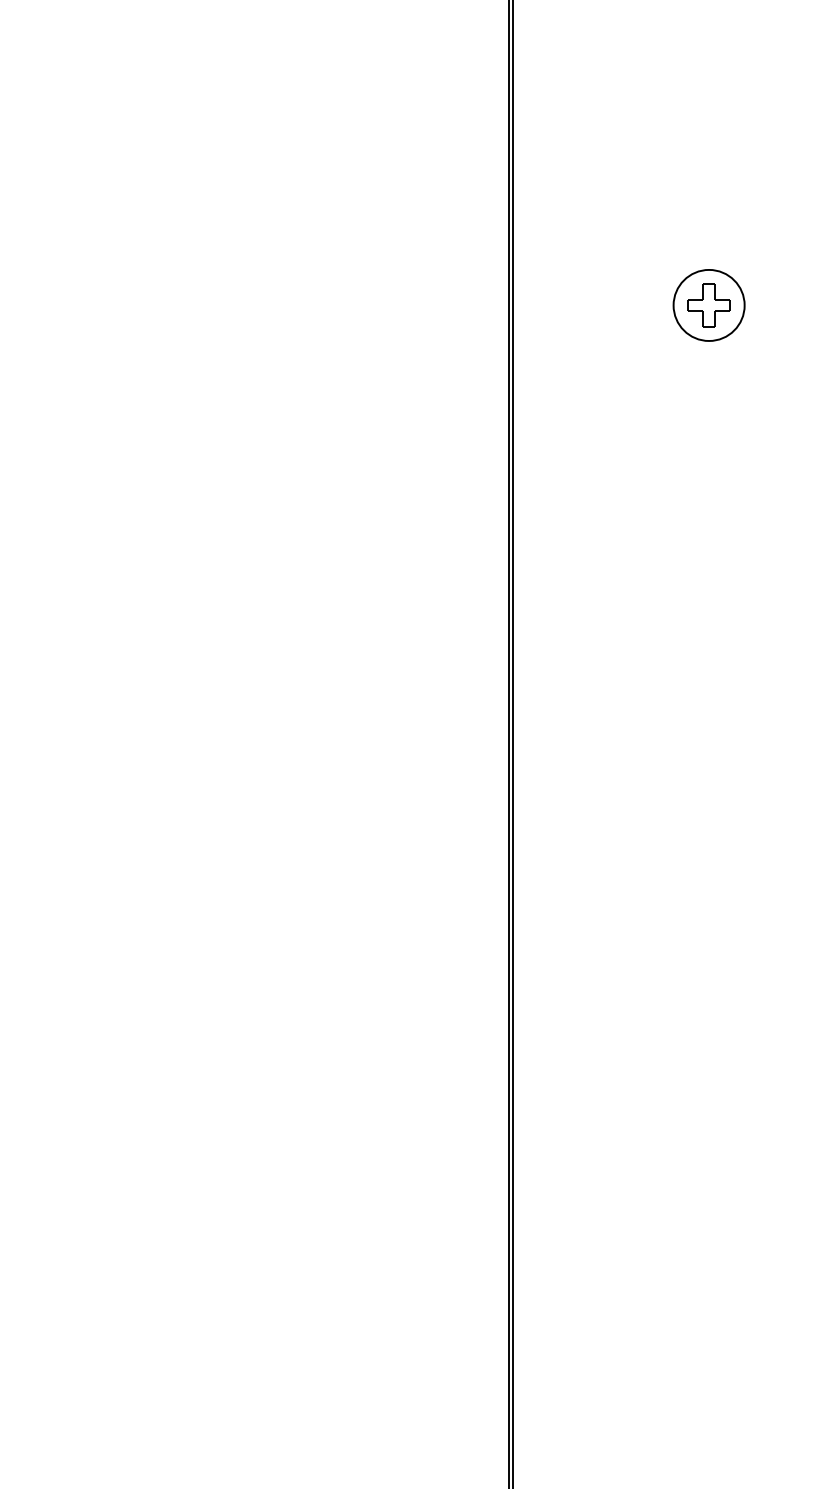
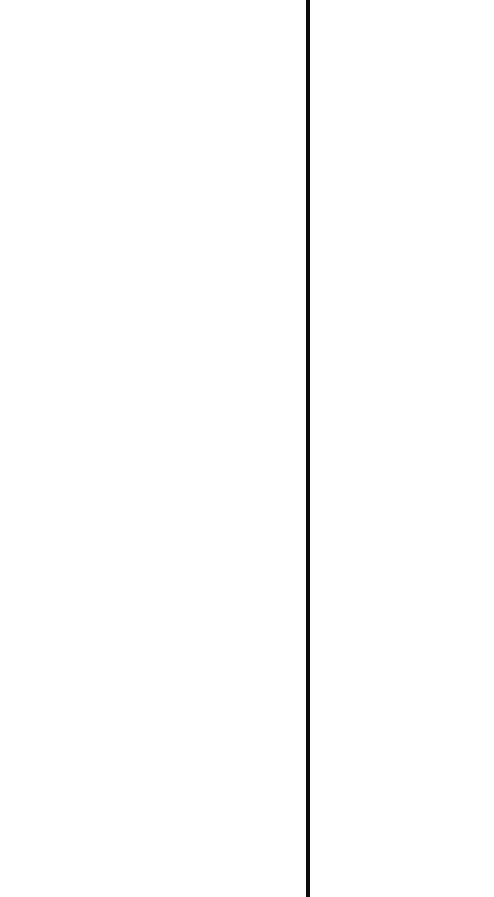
part: (709, 304) -> (427, 183), removed

